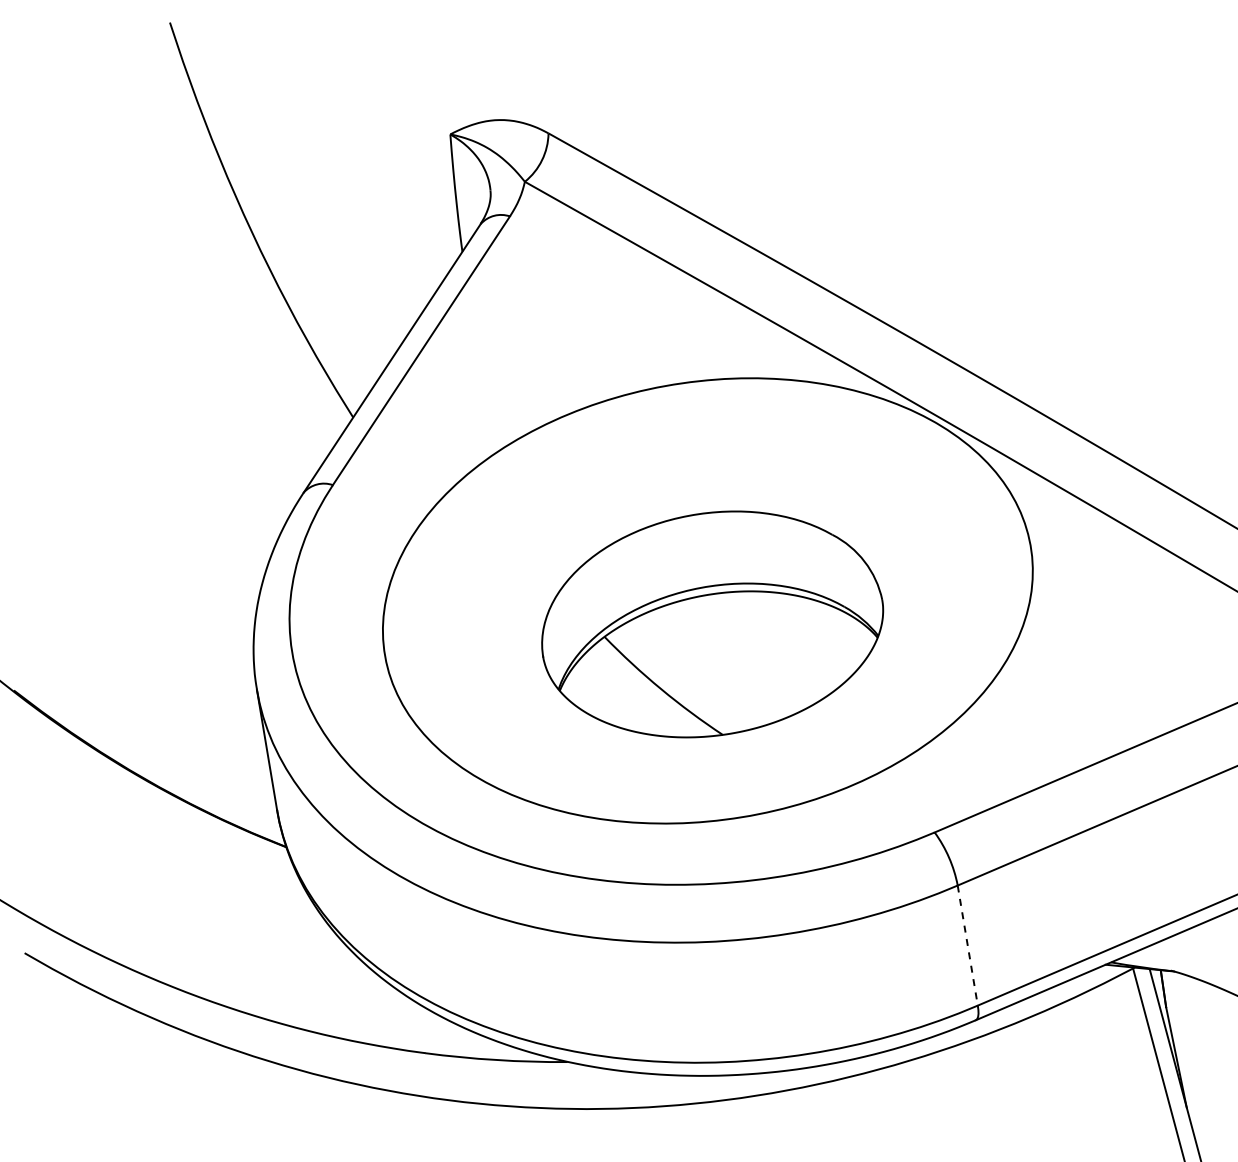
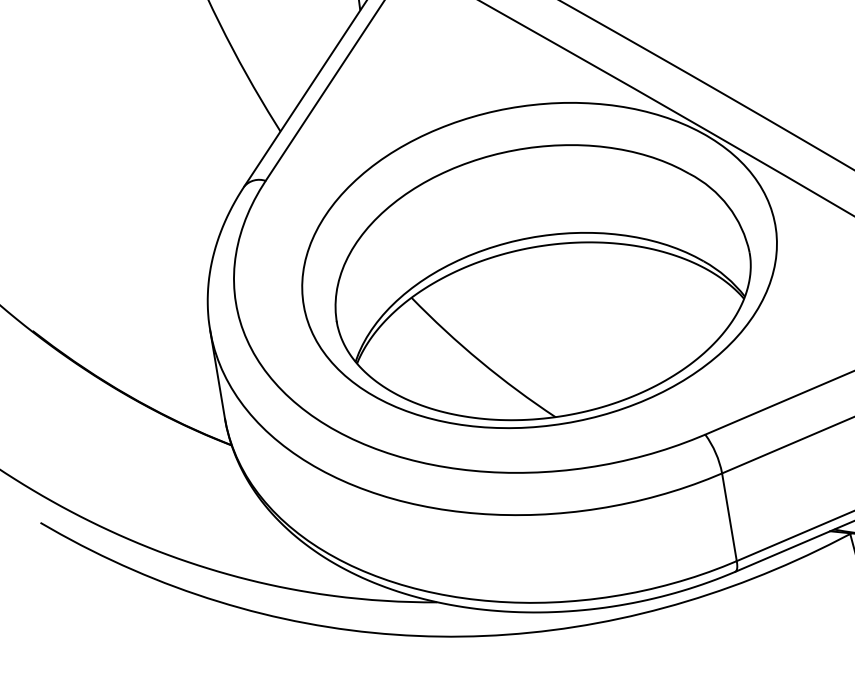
part: (712, 624) -> (542, 282), size x1.67
line: (967, 945) -> (729, 517), dashed -> solid

